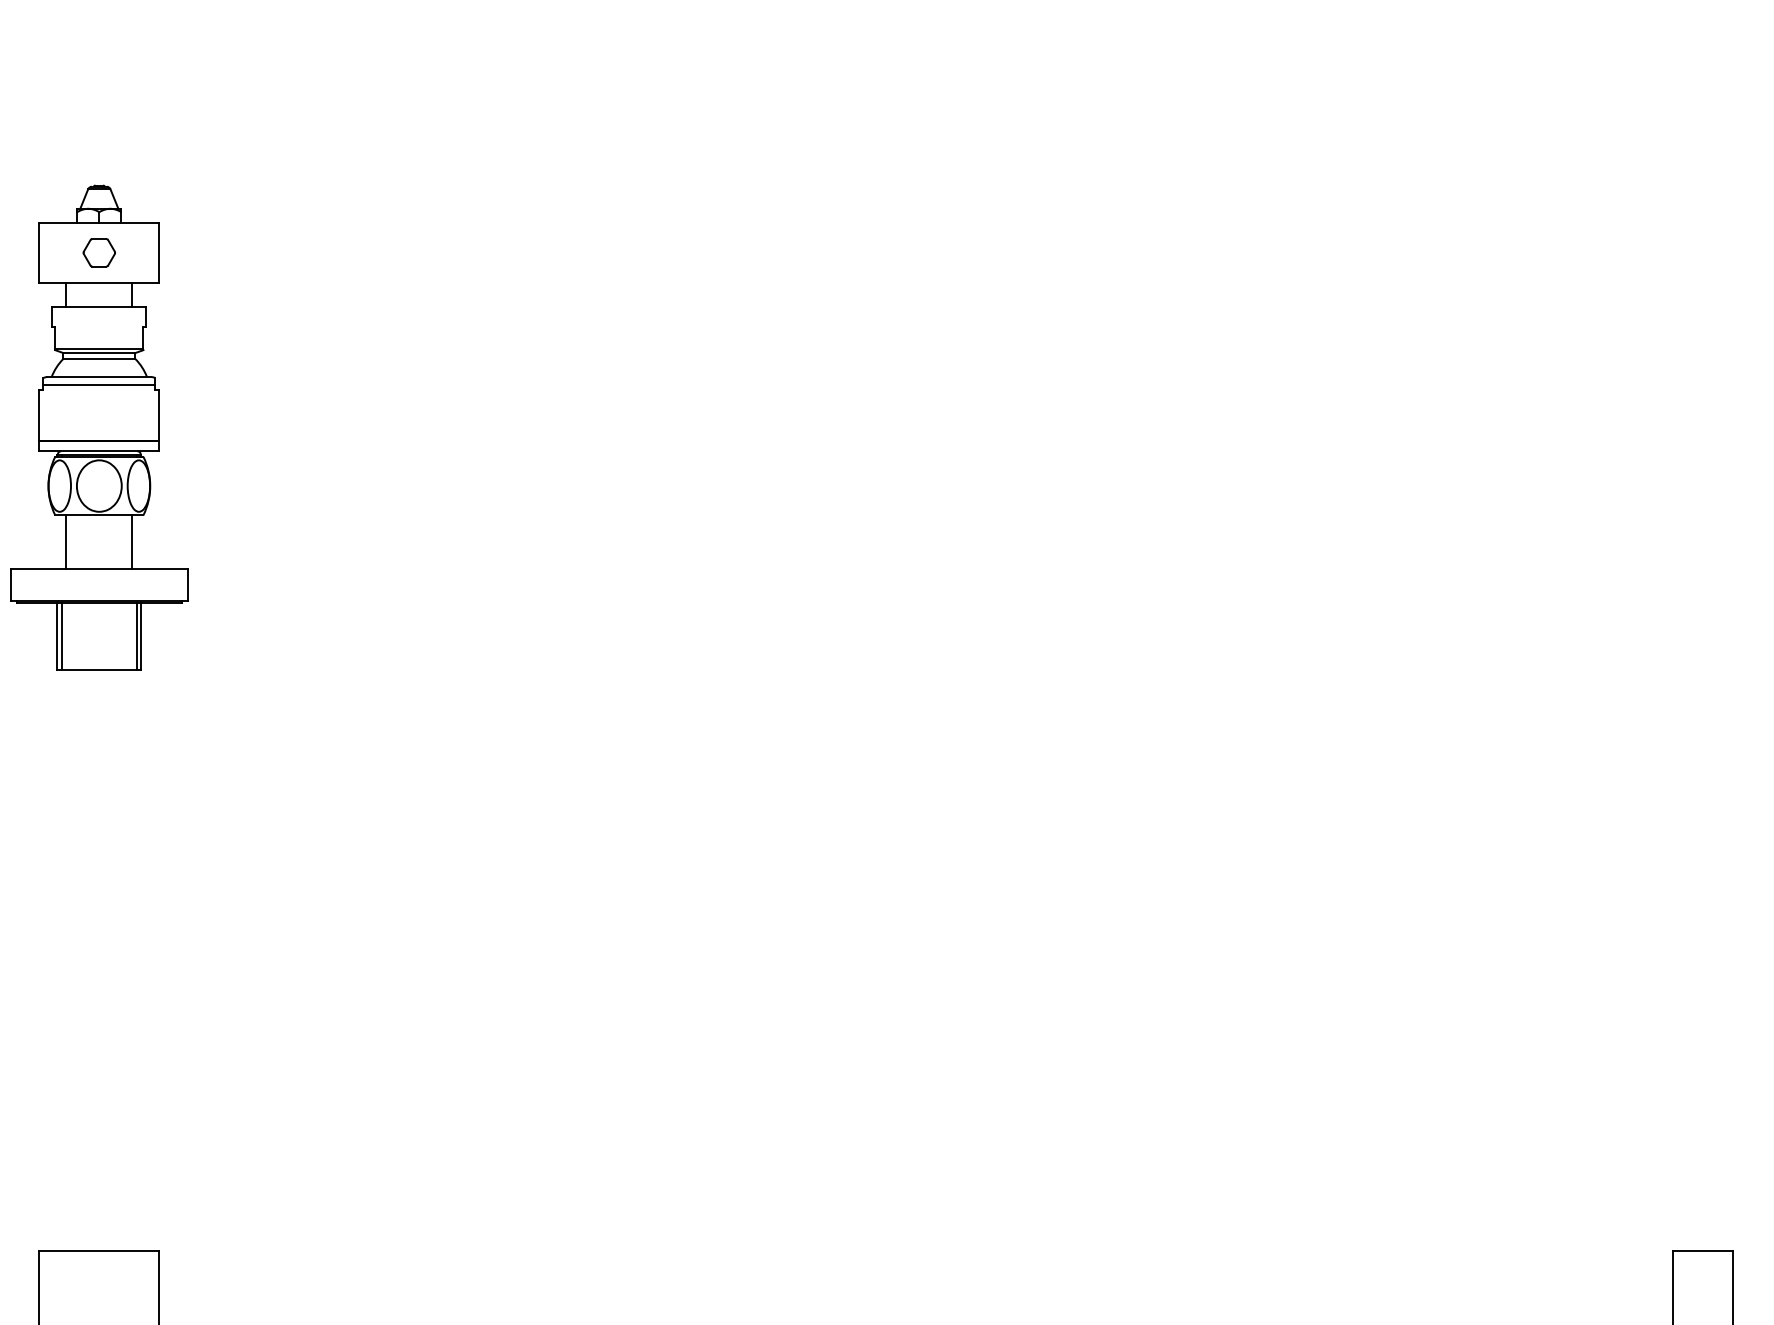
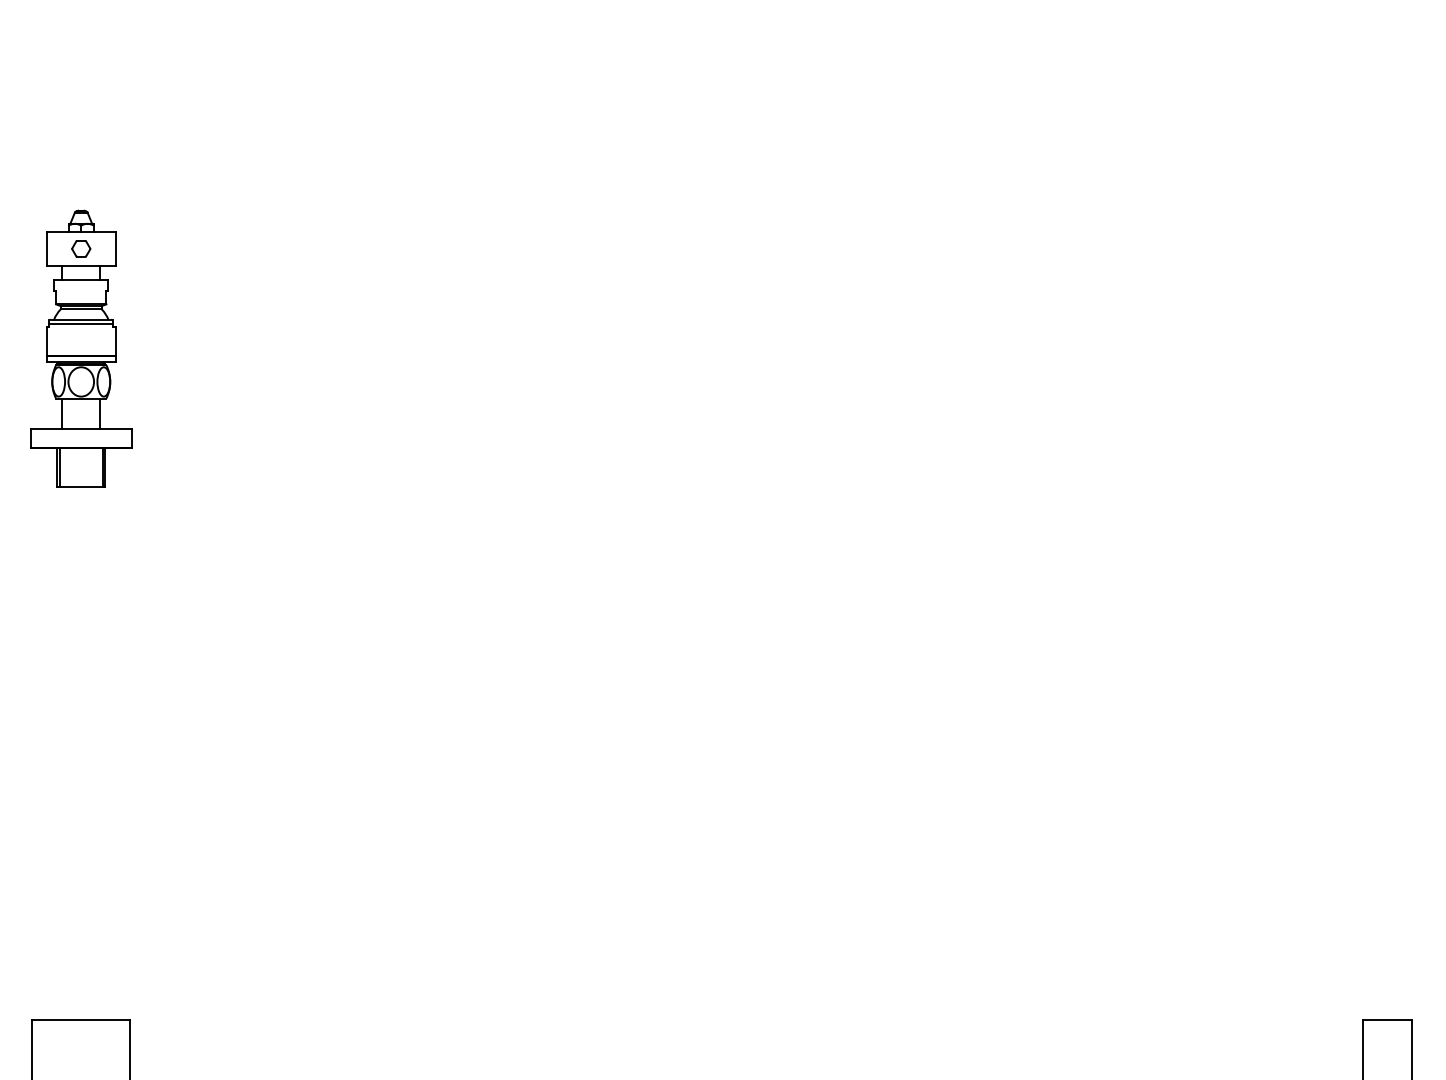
part: (99, 427) -> (81, 348), size x0.7

